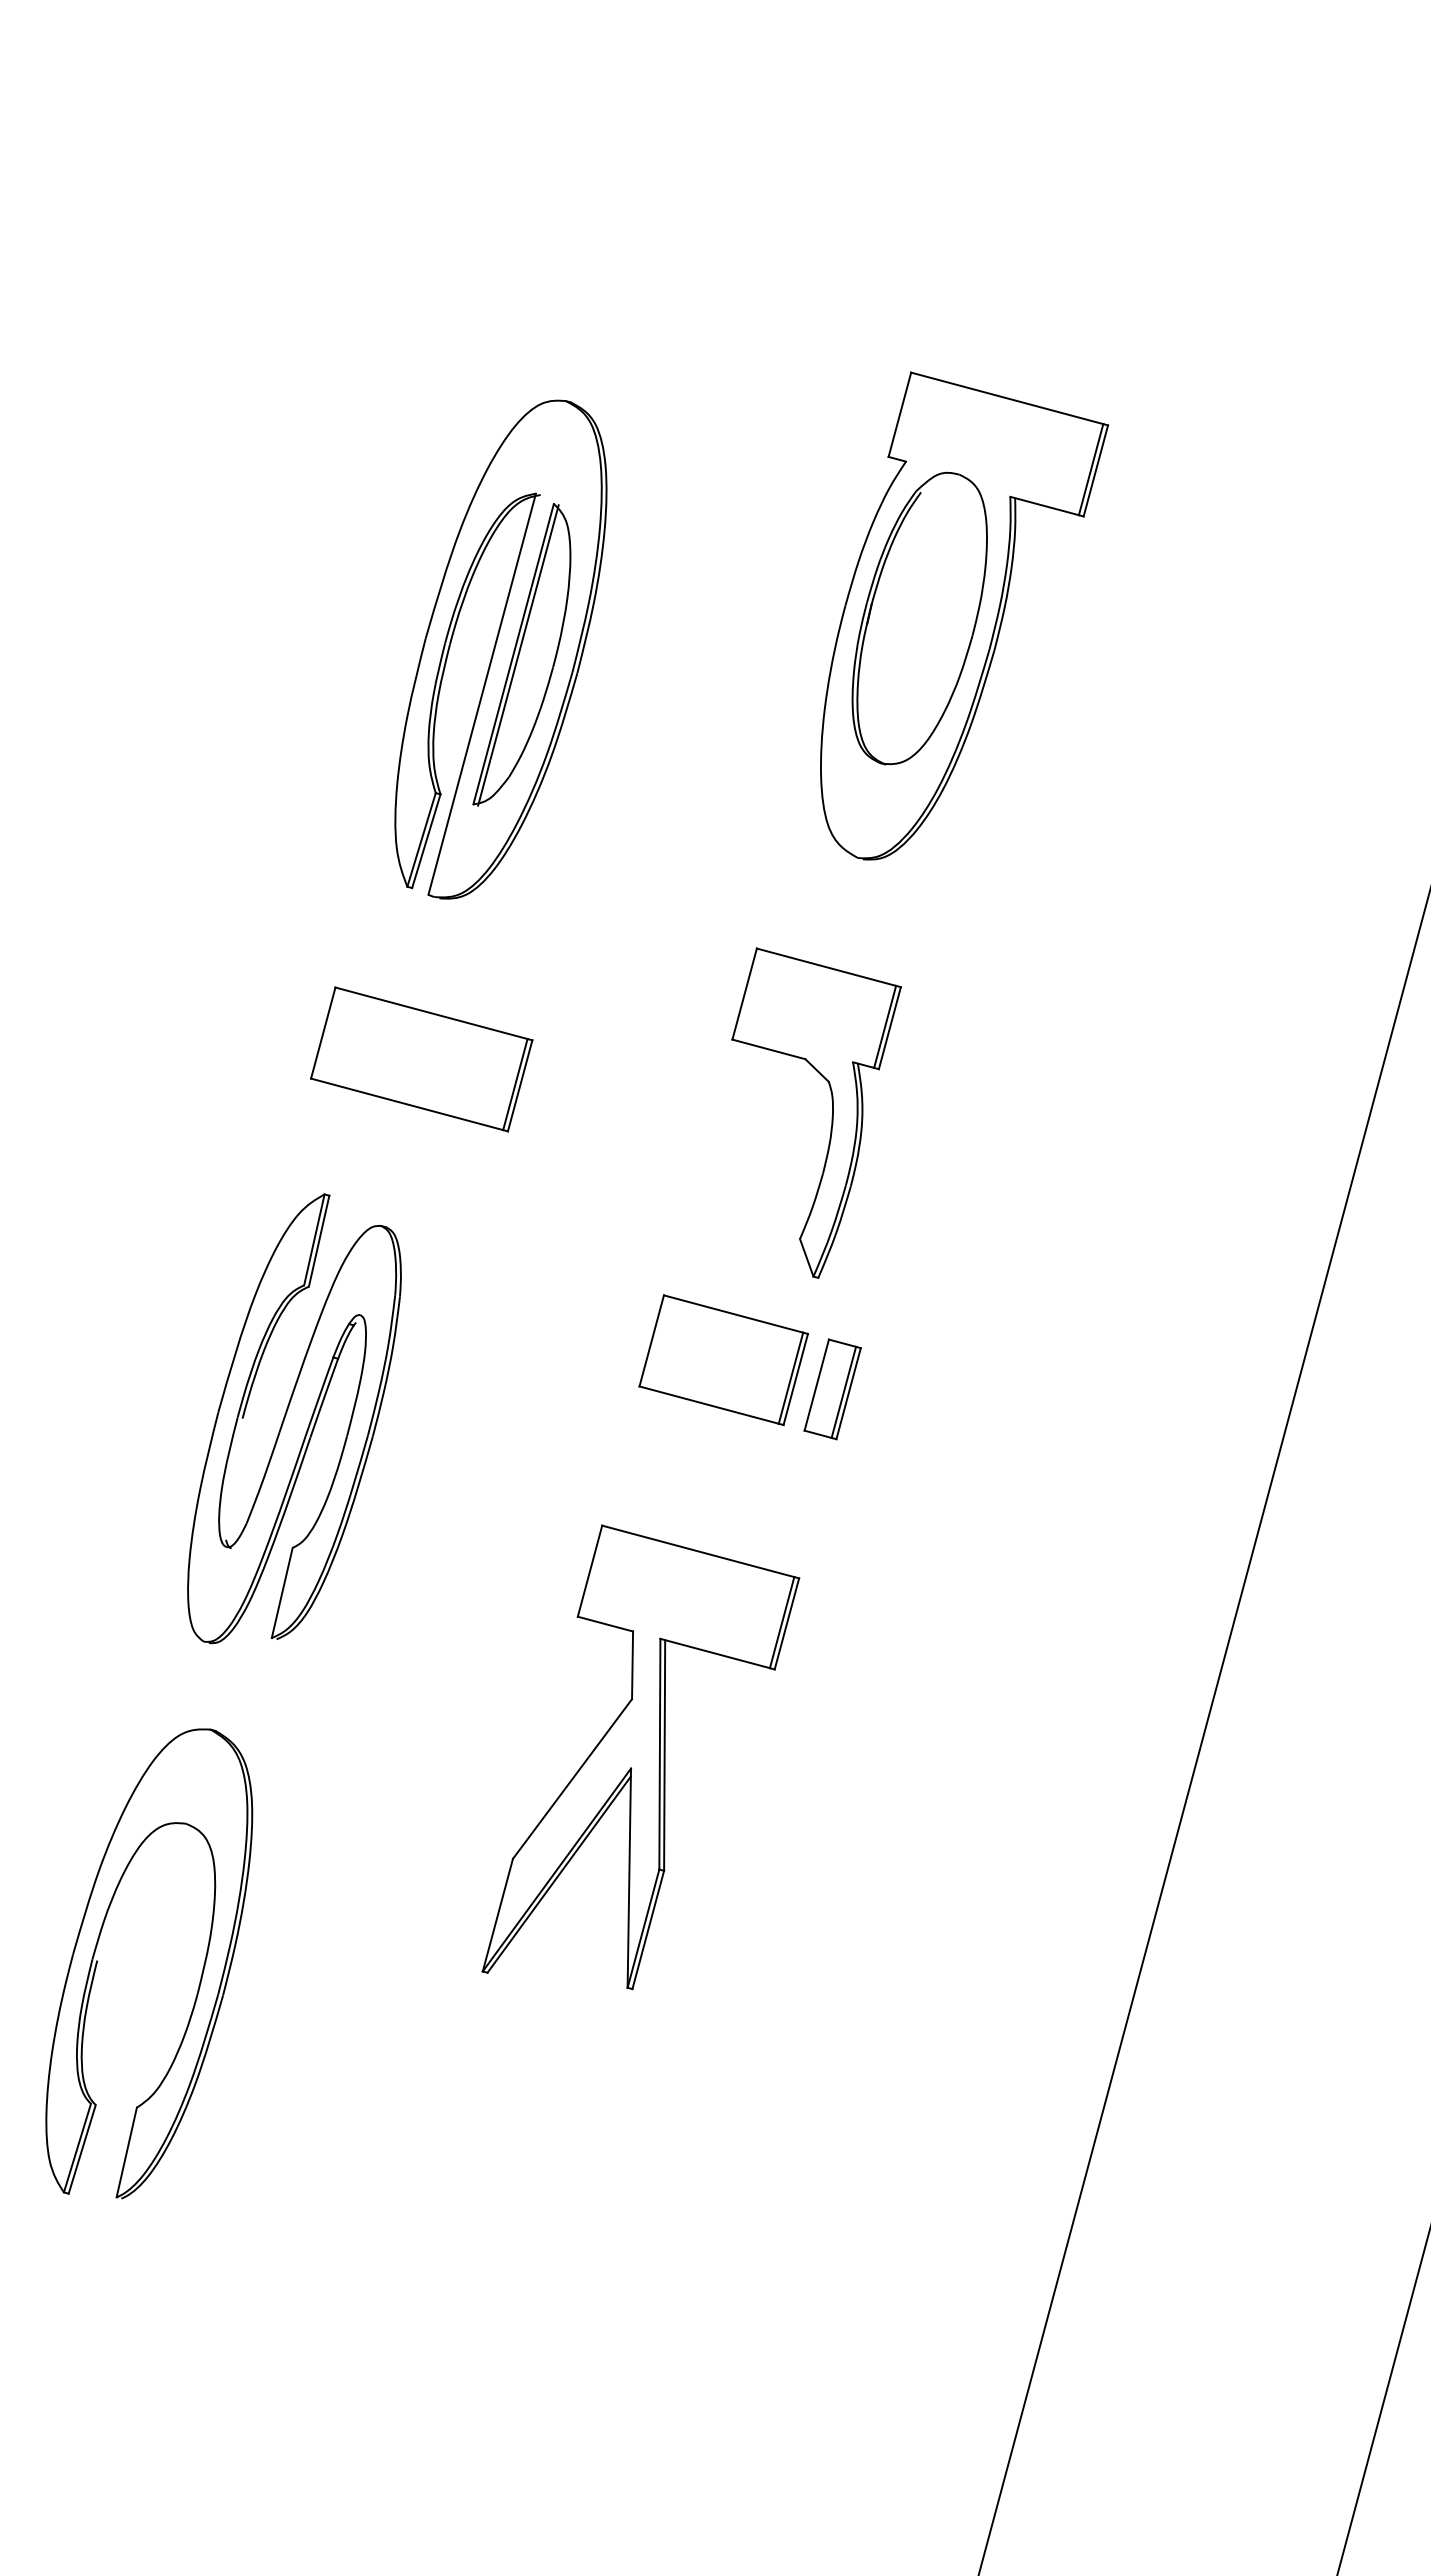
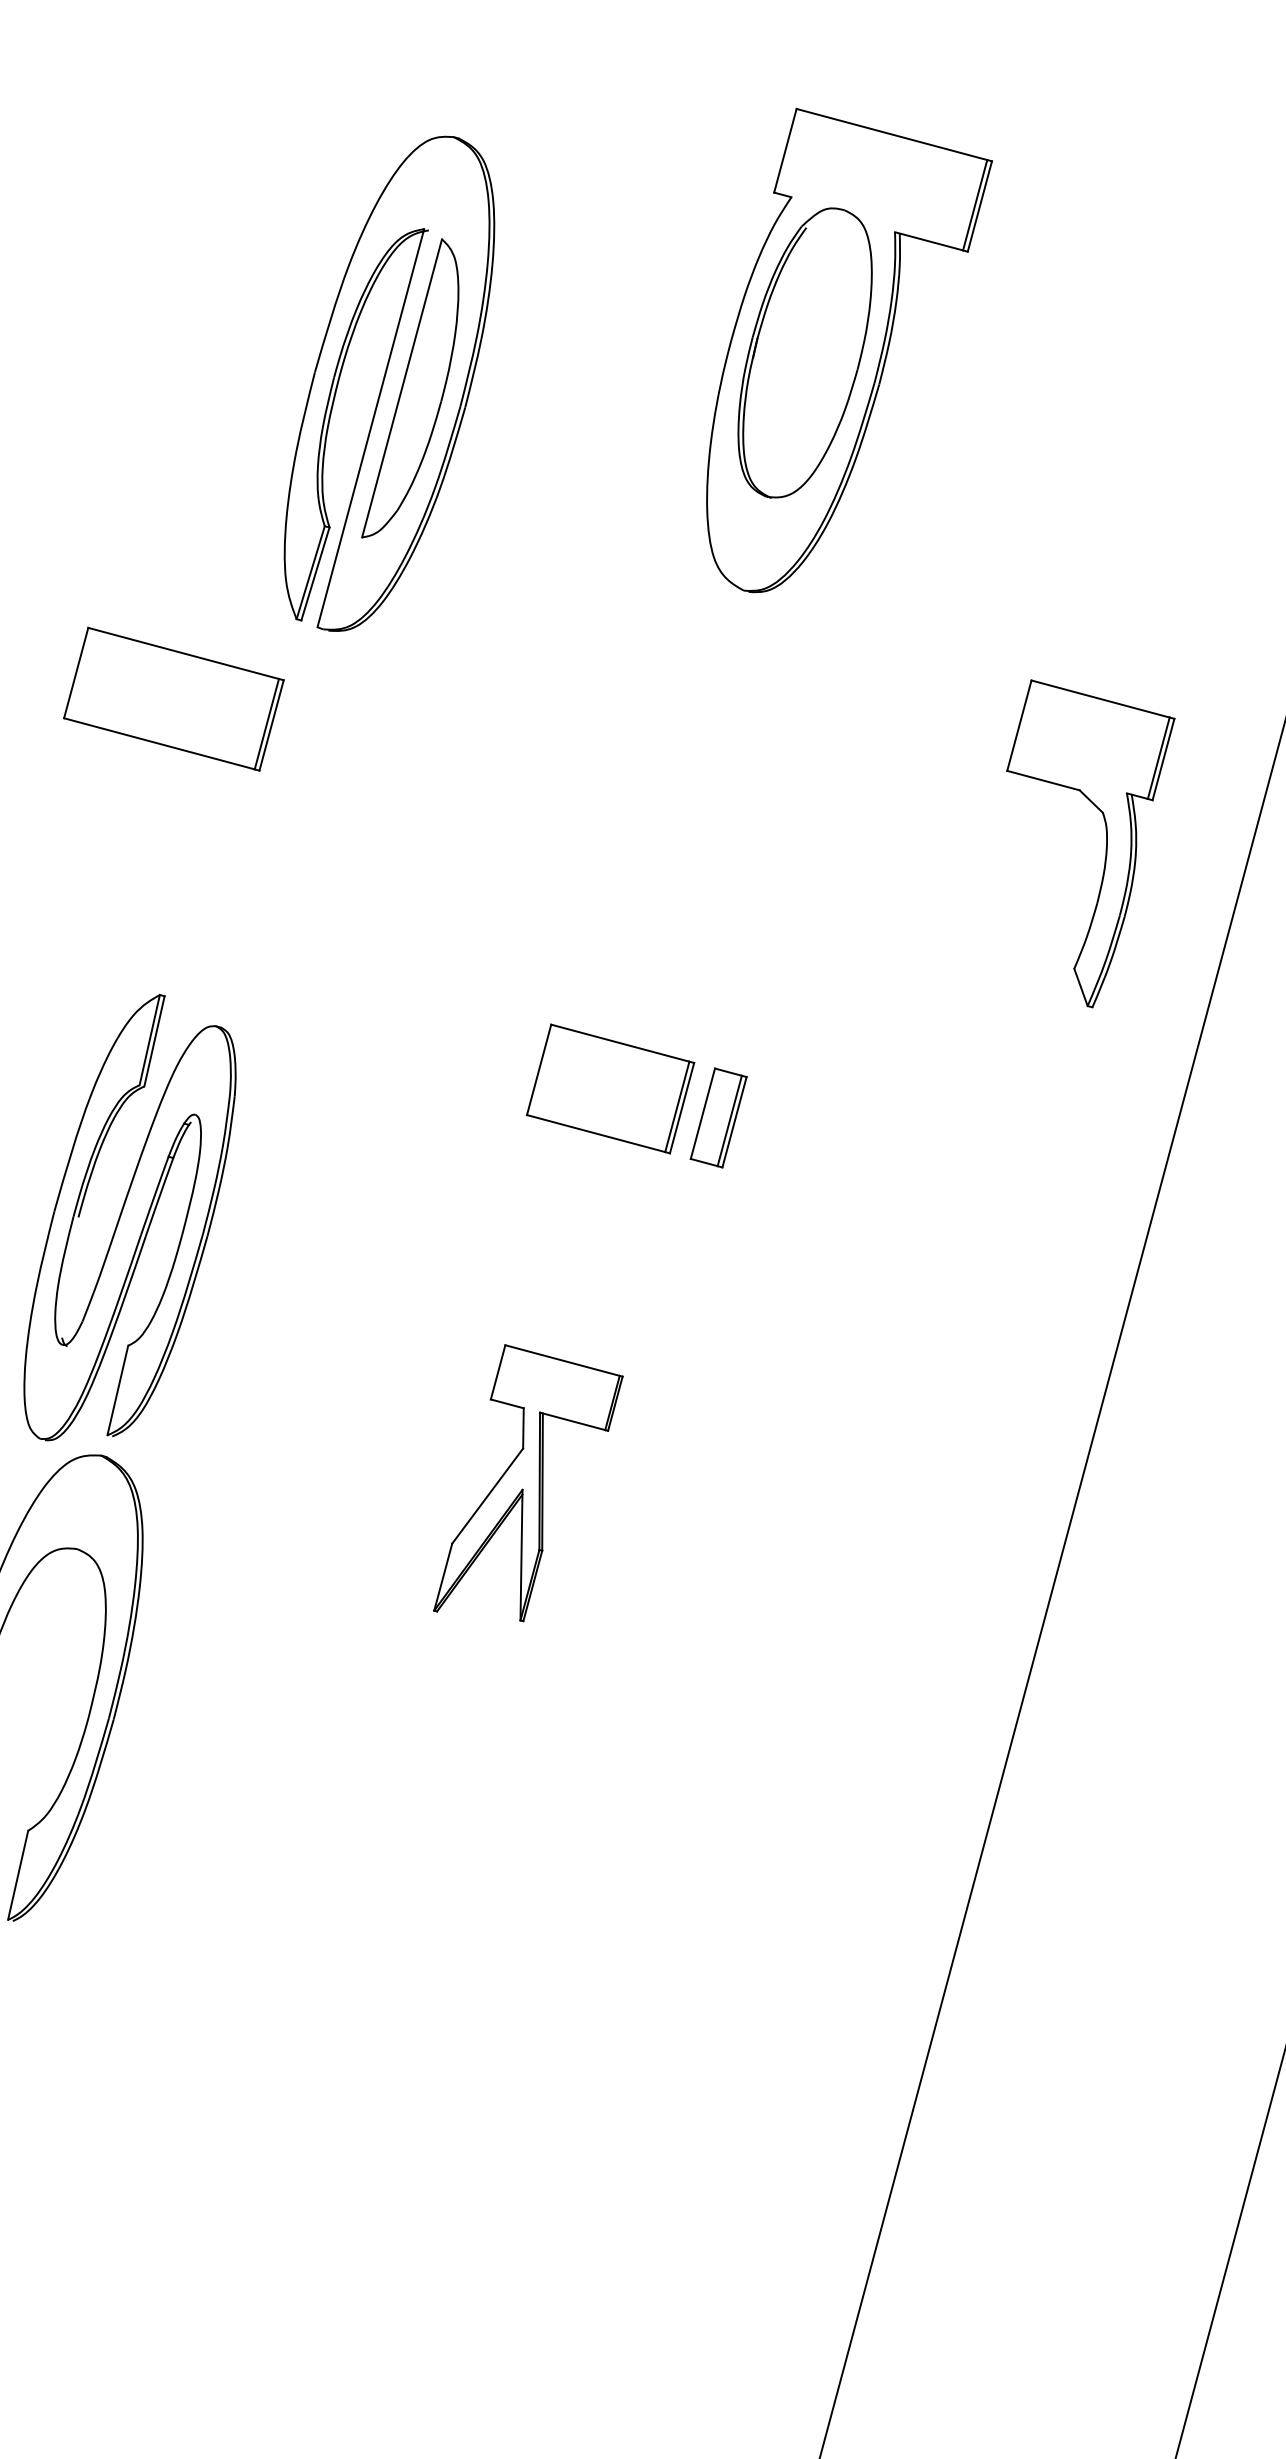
line: (518, 655) -> (406, 389), removed
part: (421, 1059) -> (173, 699), moved
part: (831, 1116) -> (1105, 847), moved
part: (294, 1418) -> (130, 1217), moved
part: (640, 1757) -> (527, 1483), size x0.6

